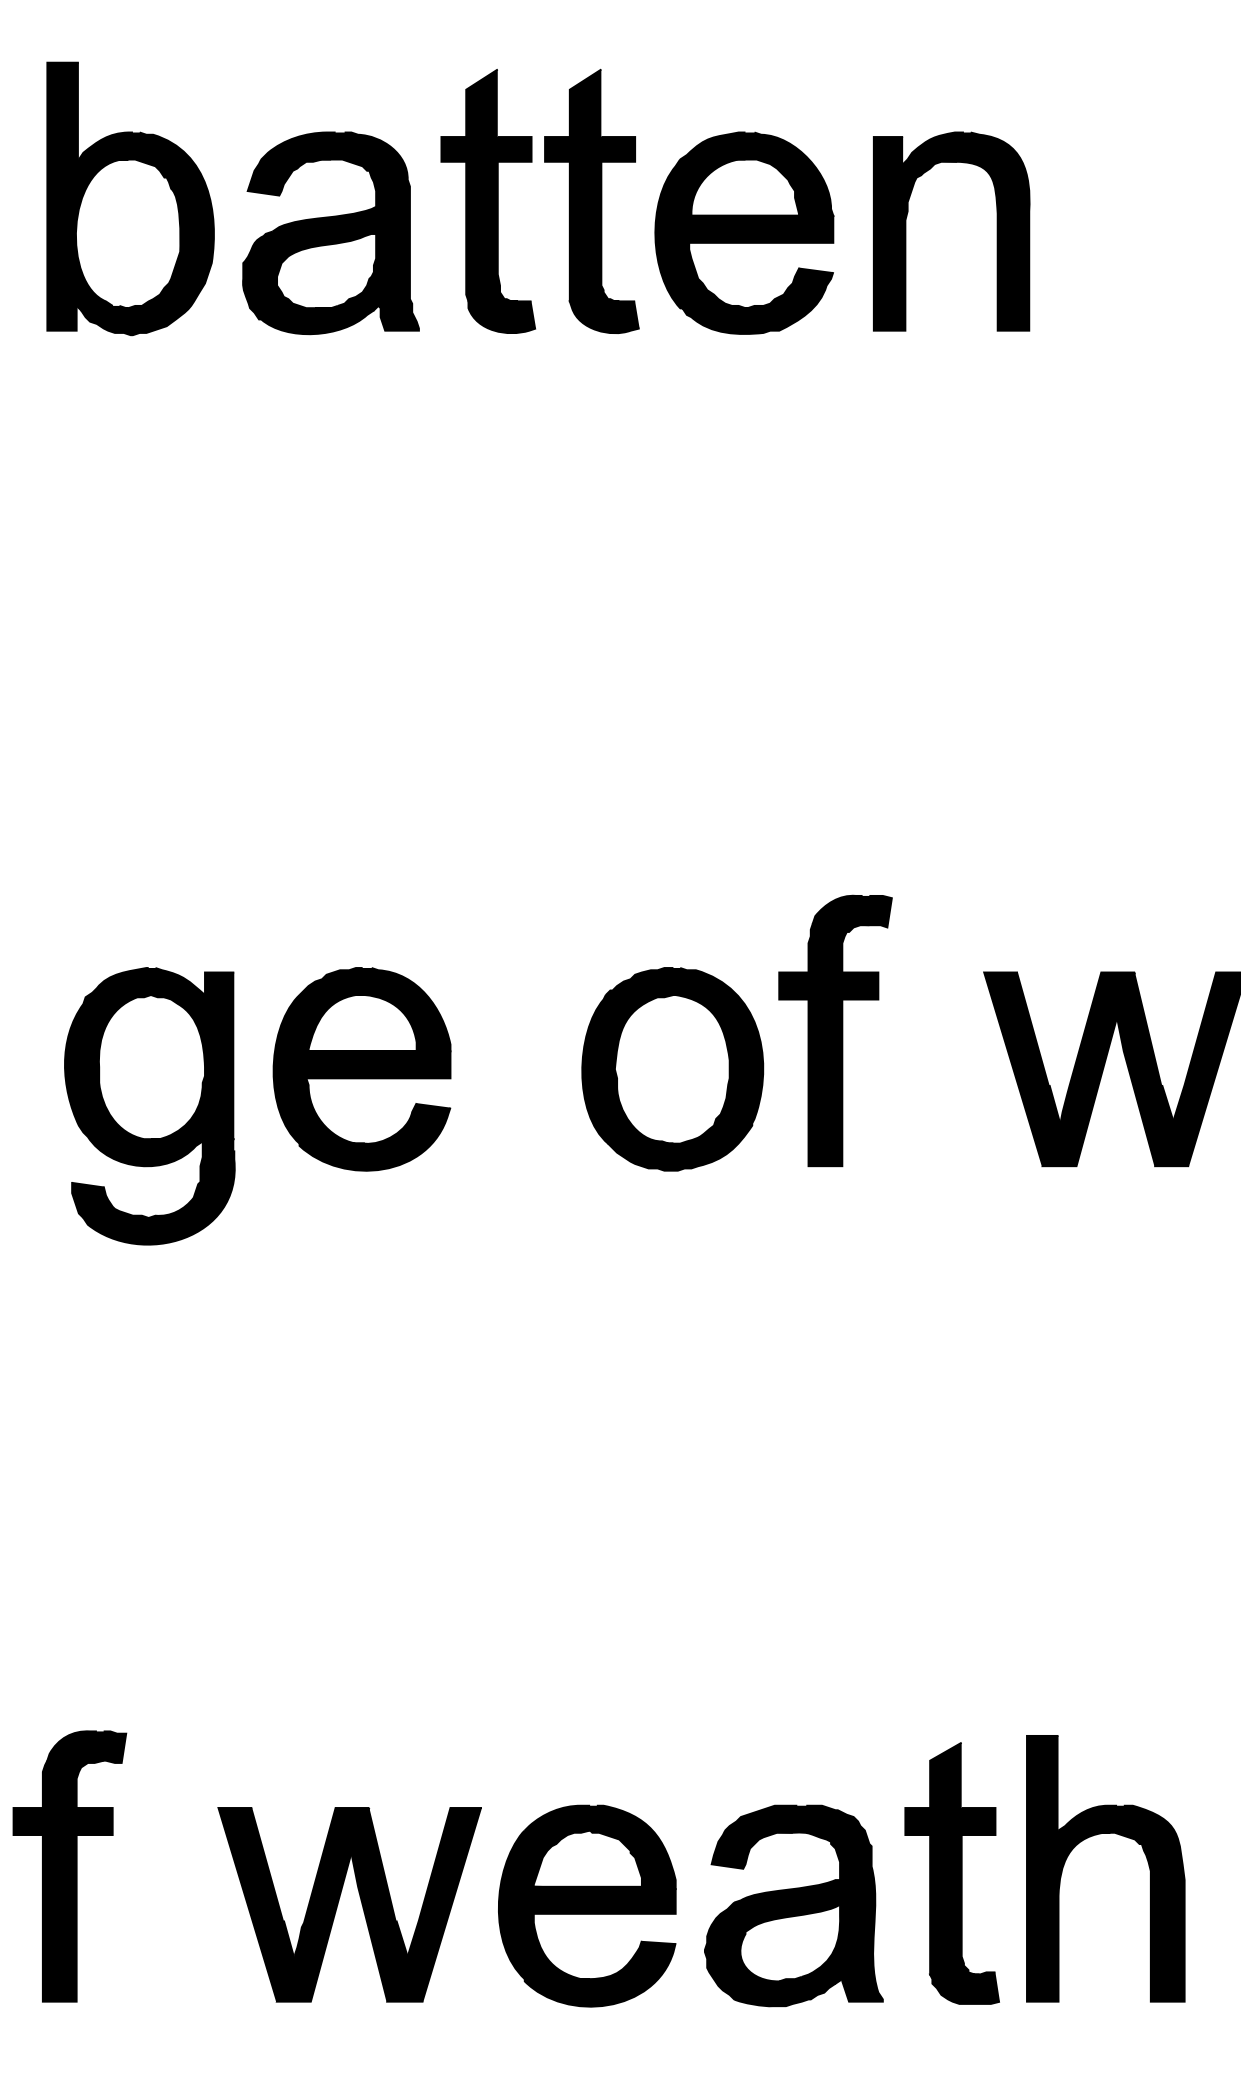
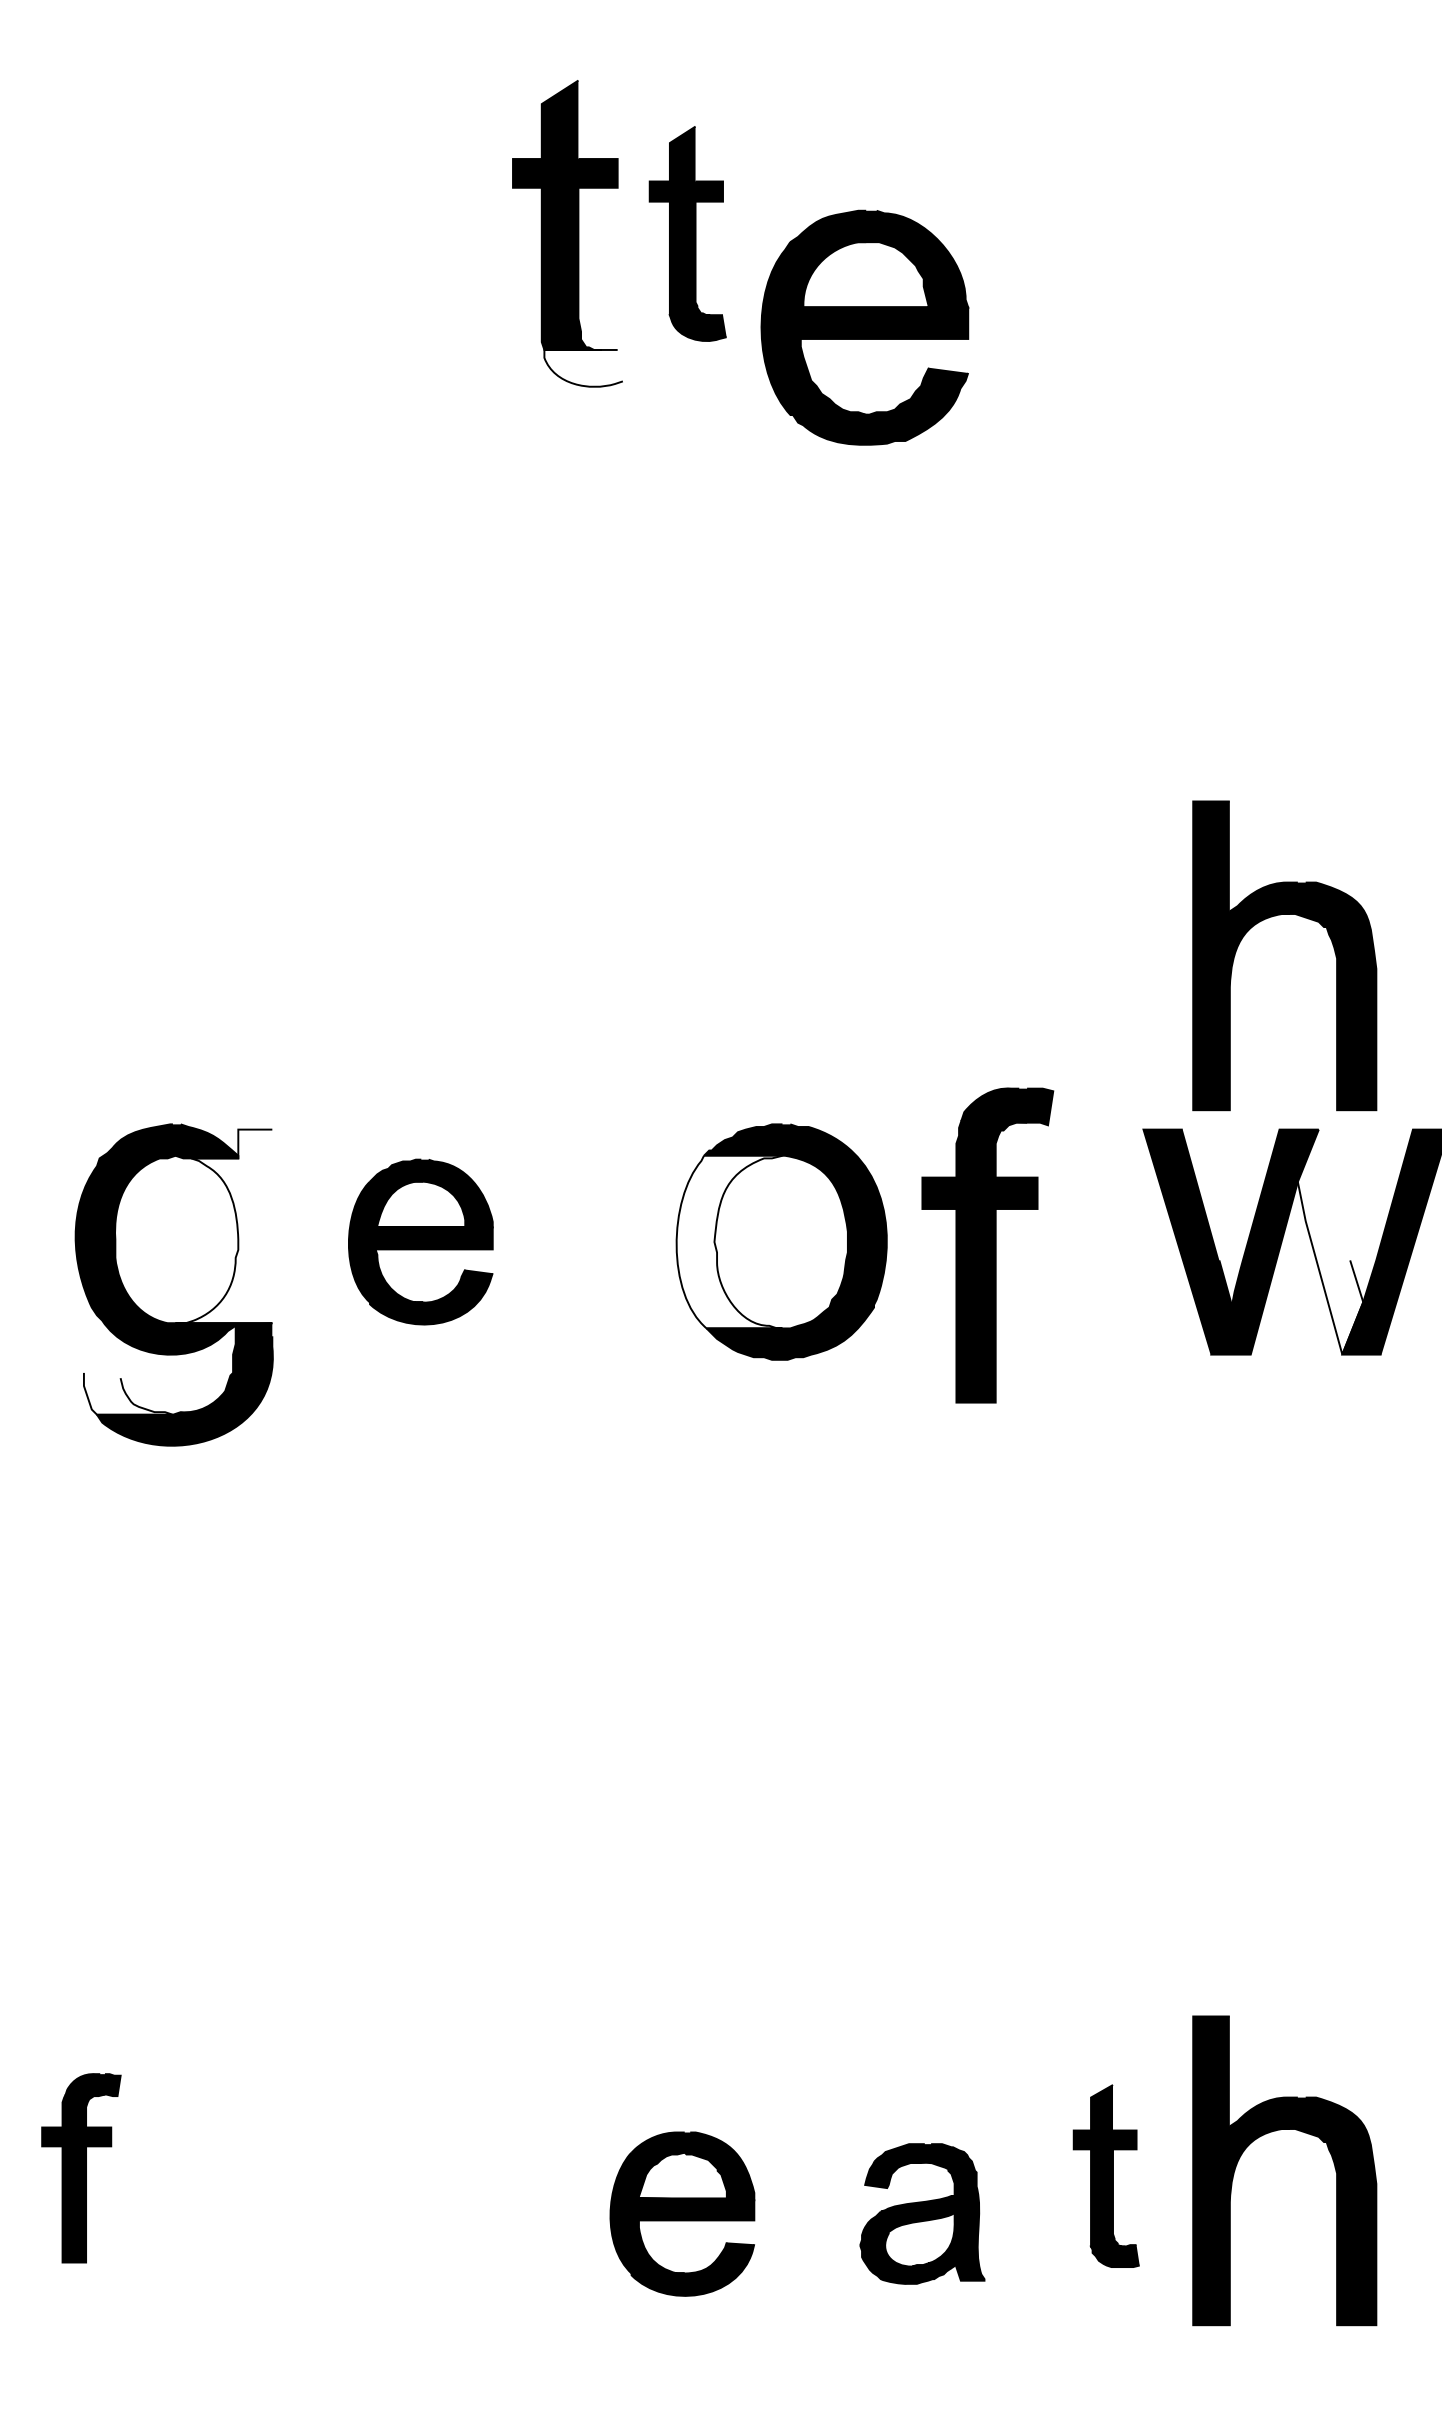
part: (130, 198) -> (151, 230), removed
part: (591, 201) -> (687, 233), size x0.7
part: (905, 231) -> (1052, 268), removed
part: (330, 232) -> (384, 270), removed
part: (744, 232) -> (864, 327), moved
fill: (502, 316) -> (583, 367), removed
part: (1098, 789) -> (1276, 916), added
part: (835, 1030) -> (987, 1245), moved
fill: (192, 1055) -> (223, 1226), removed
part: (361, 1068) -> (420, 1241), size x0.7
fill: (627, 1068) -> (729, 1241), removed
fill: (1145, 1068) -> (1330, 1241), removed
fill: (109, 1199) -> (127, 1393), removed
part: (70, 1866) -> (81, 2168), size x0.6
part: (952, 1872) -> (1106, 2175), size x0.6
part: (339, 1900) -> (394, 2207), removed
part: (587, 1905) -> (682, 2213), size x0.7
part: (793, 1905) -> (922, 2213), size x0.6

